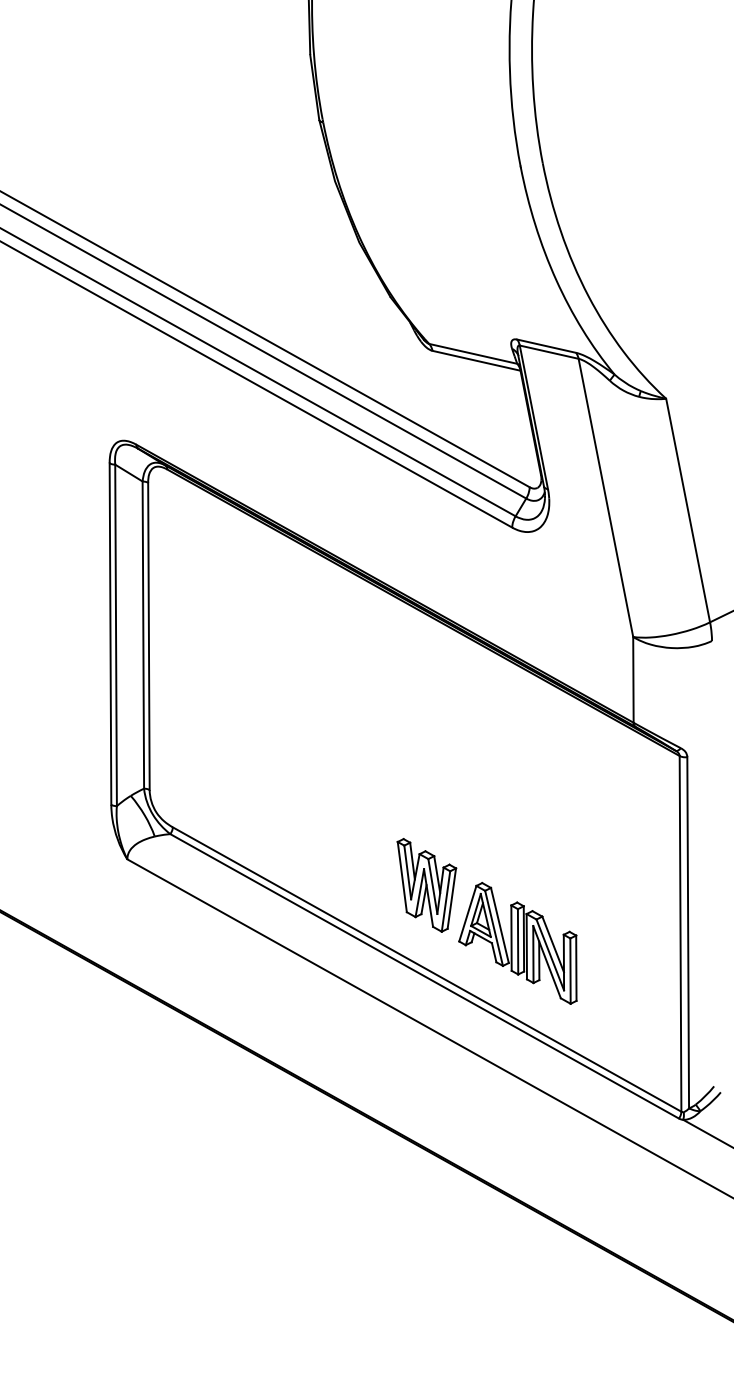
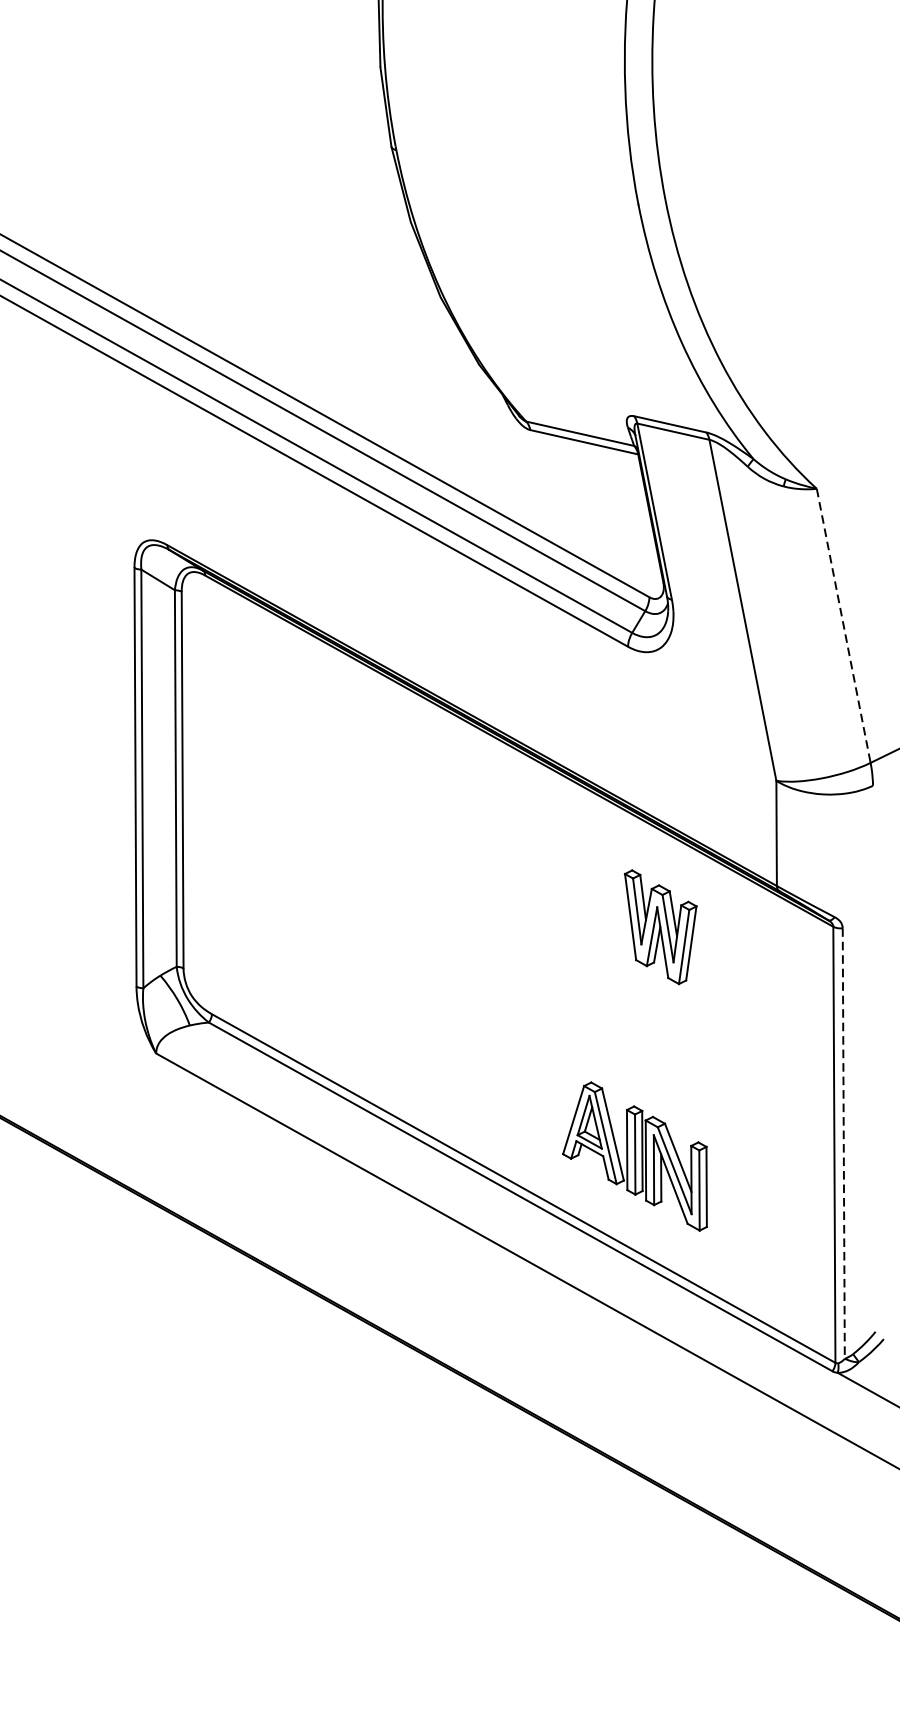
line: (688, 510) -> (844, 625), solid -> dashed
part: (426, 885) -> (660, 927), moved
line: (688, 932) -> (844, 1143), solid -> dashed

